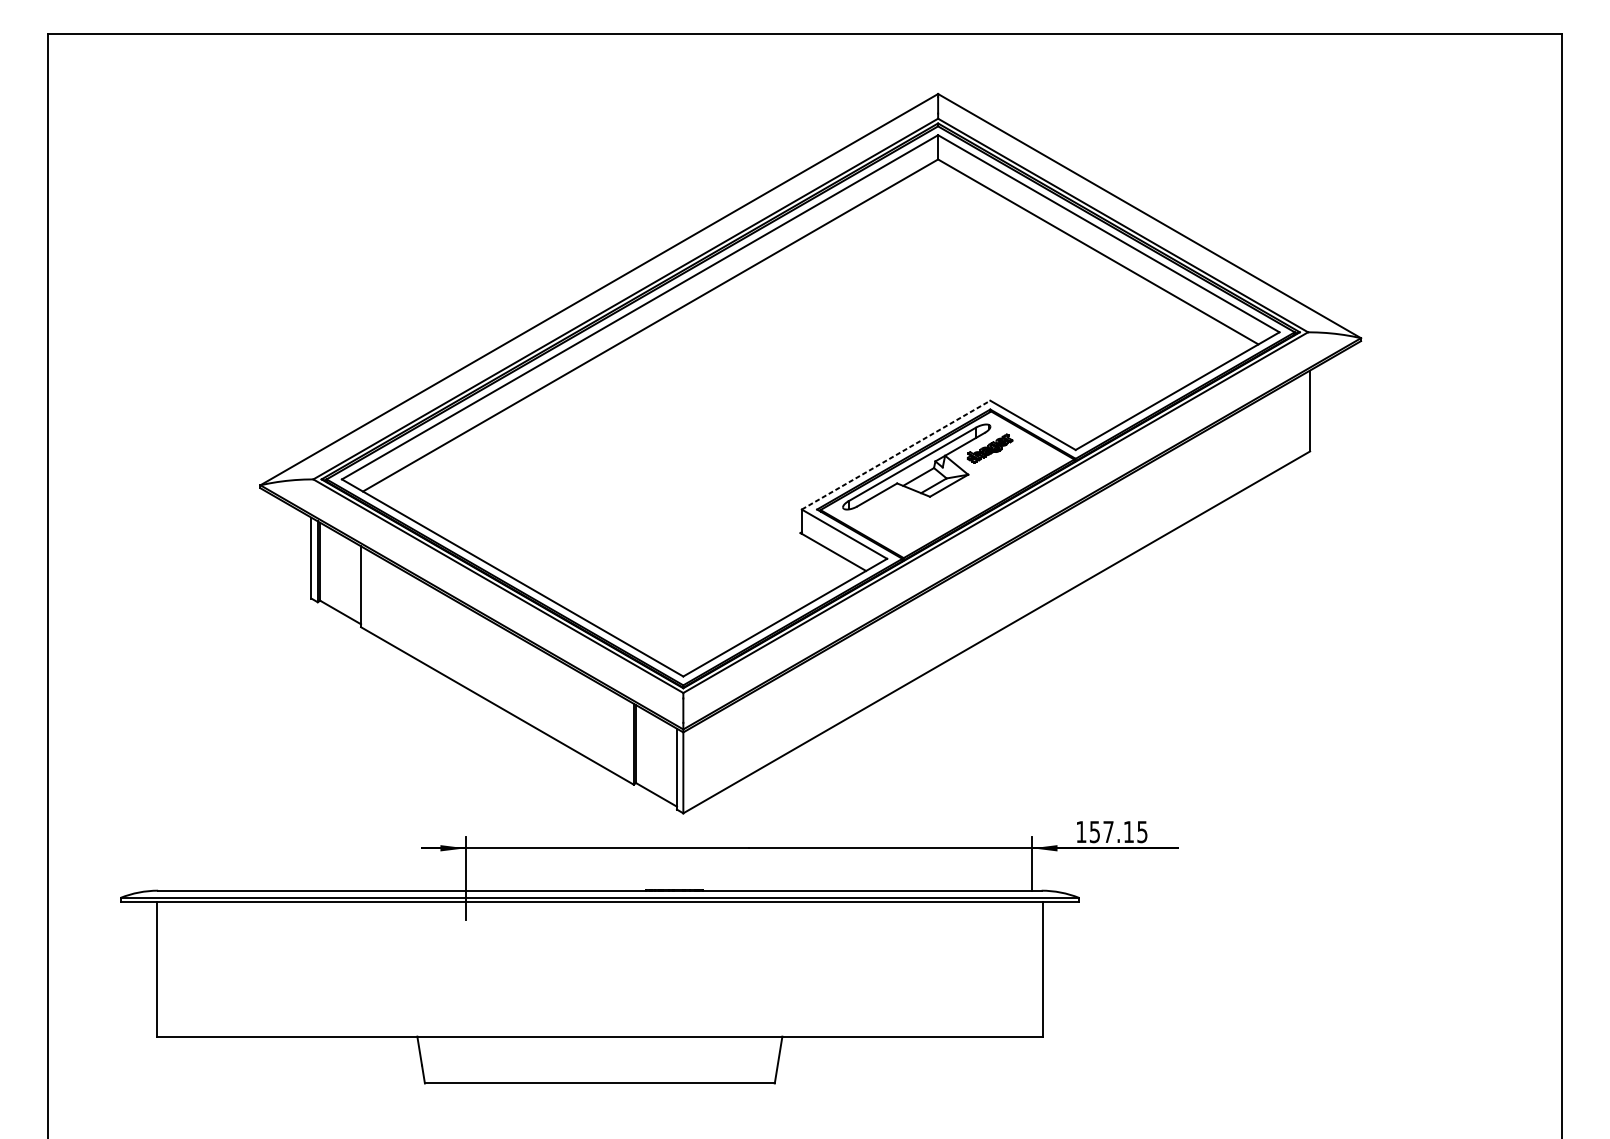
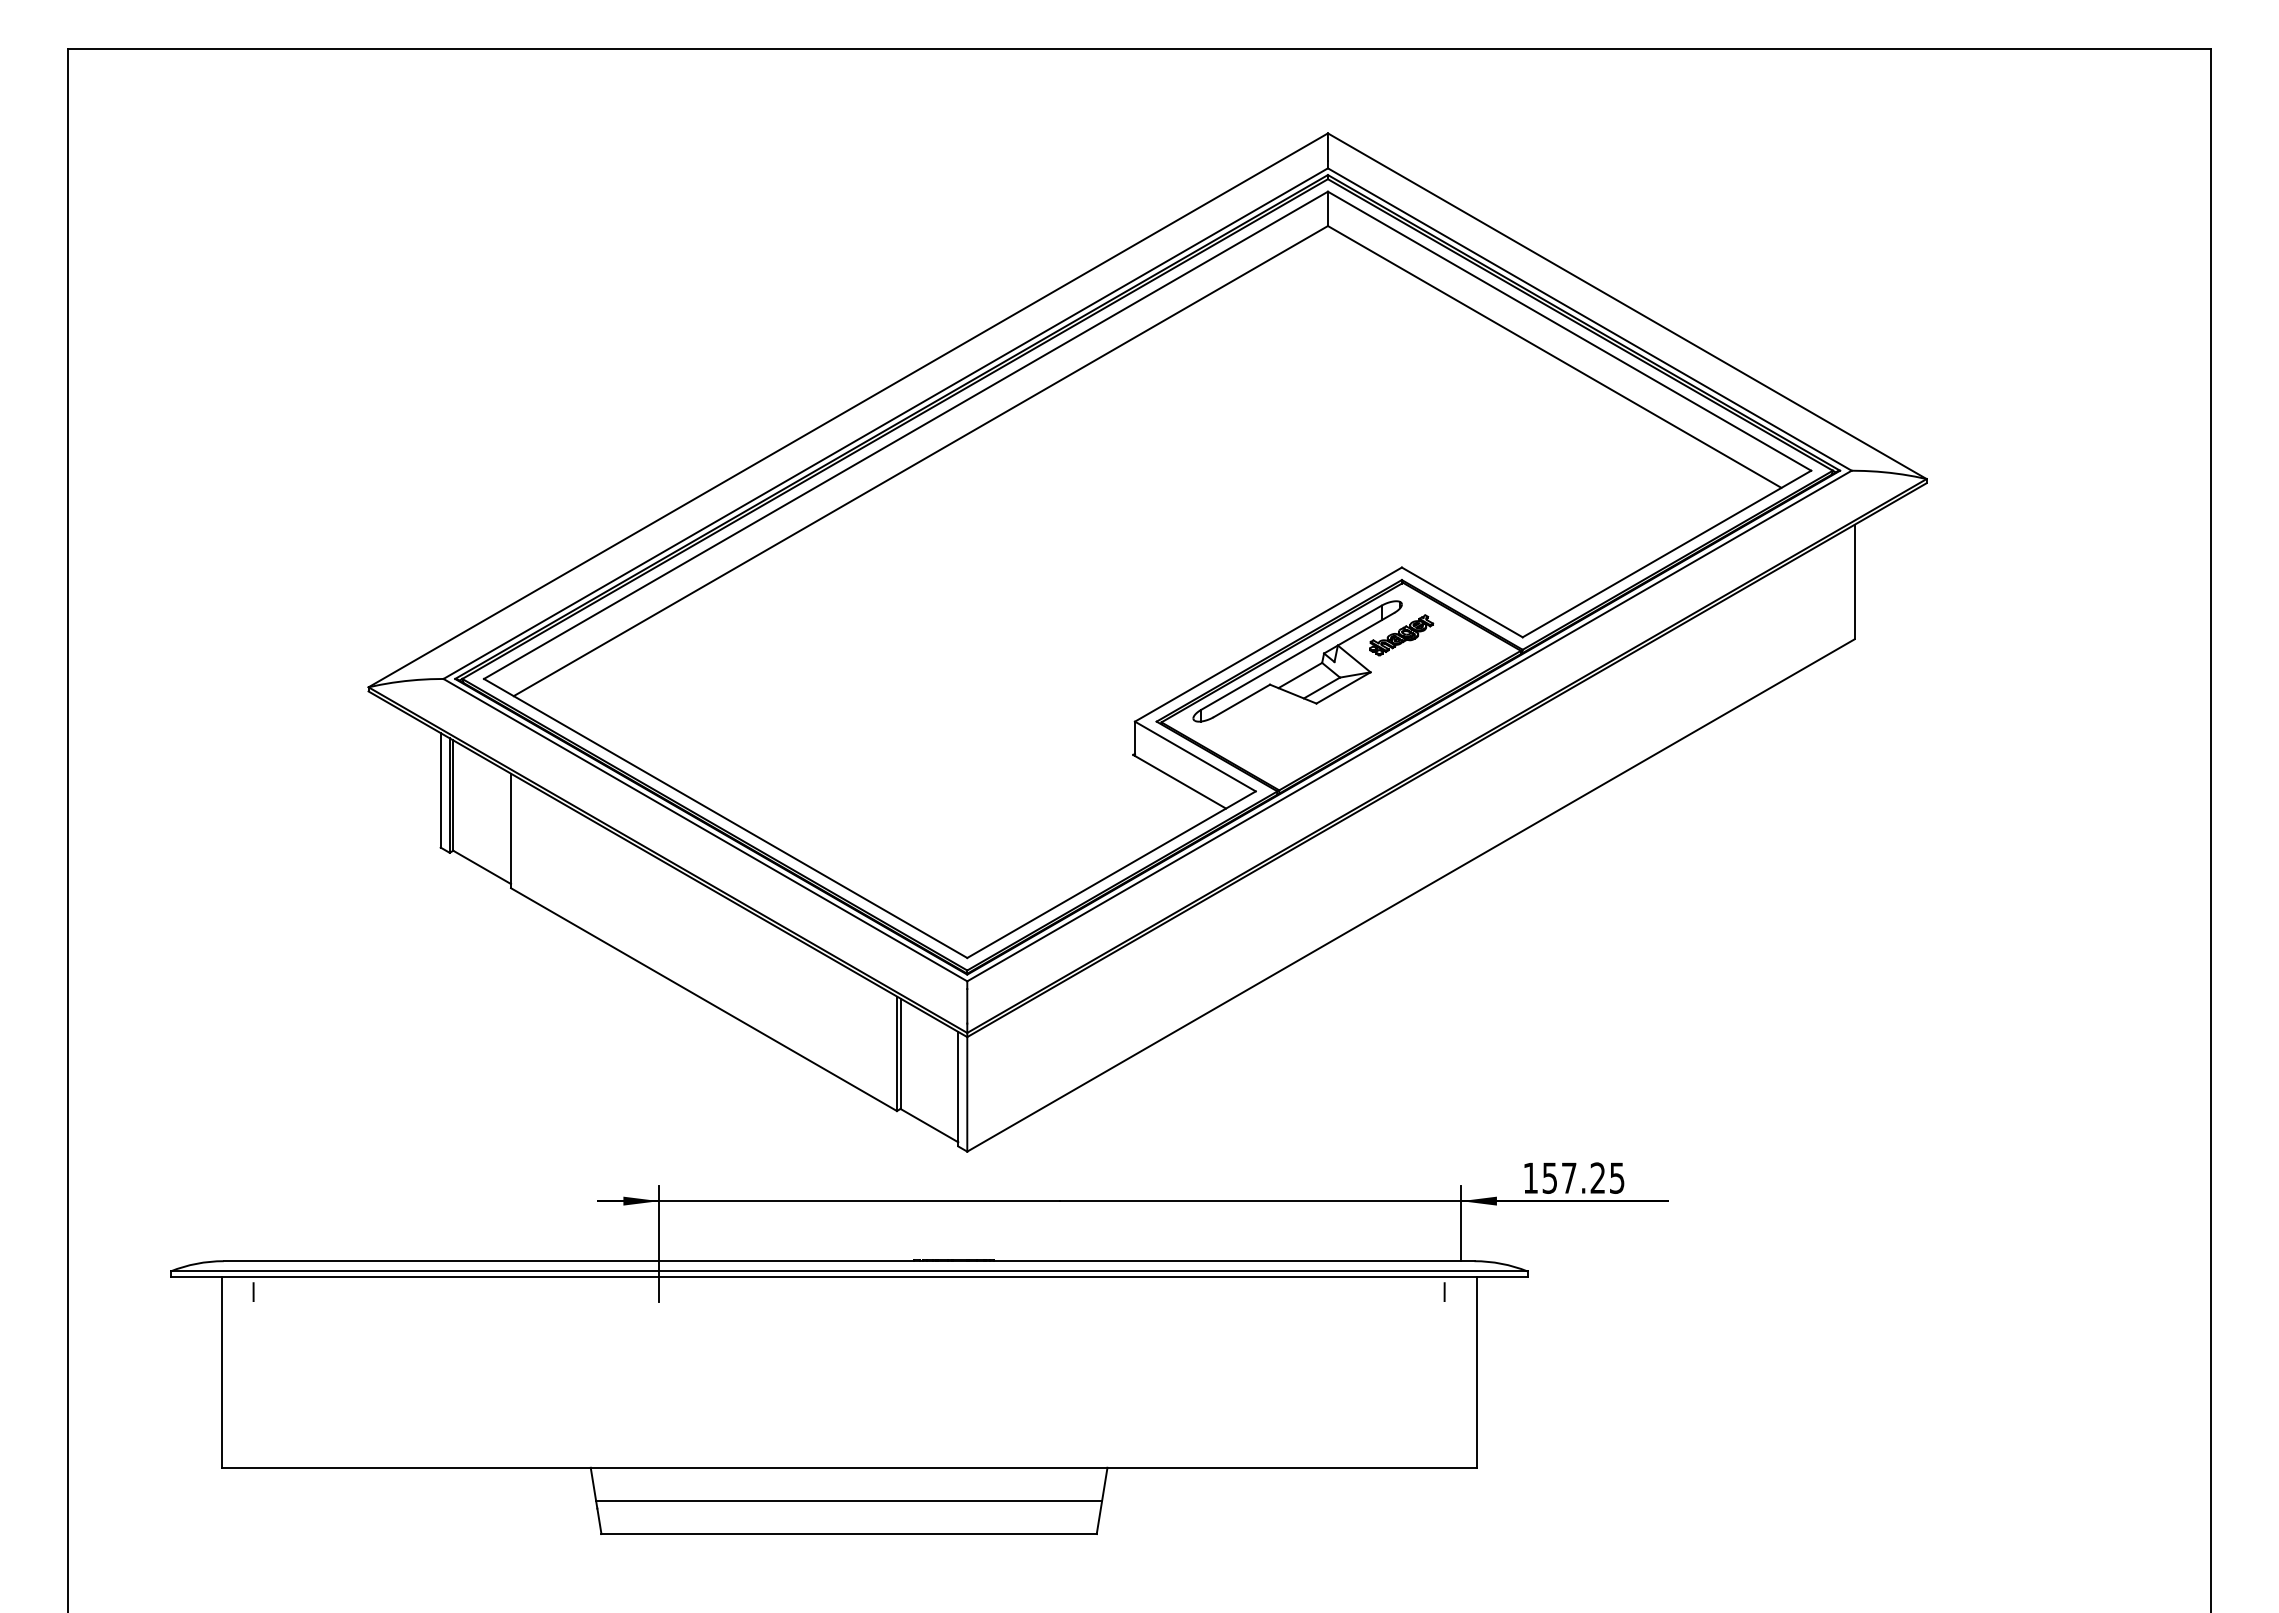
line: (896, 455) -> (1268, 644), dashed -> solid
text: (1128, 831) -> (1597, 1177), 157.15 -> 157.25
line: (179, 910) -> (253, 1289), added
line: (1020, 910) -> (1444, 1289), added
line: (600, 1059) -> (849, 1500), added

